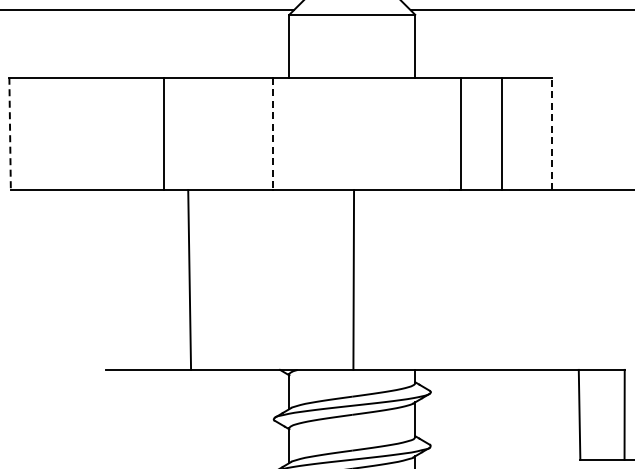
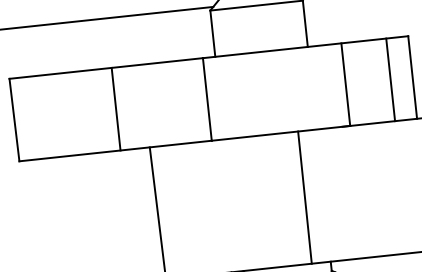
line: (164, 133) -> (116, 108), moved
line: (501, 133) -> (390, 79), moved
line: (551, 133) -> (412, 77), dashed -> solid
line: (10, 134) -> (14, 120), dashed -> solid
line: (272, 134) -> (207, 99), dashed -> solid
line: (353, 279) -> (304, 197), moved

